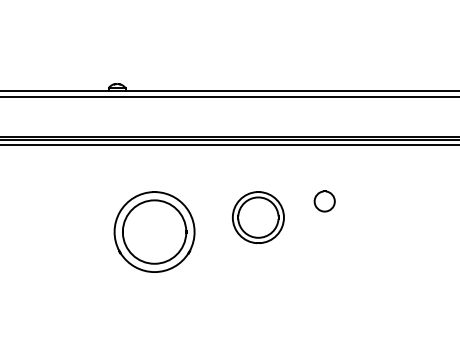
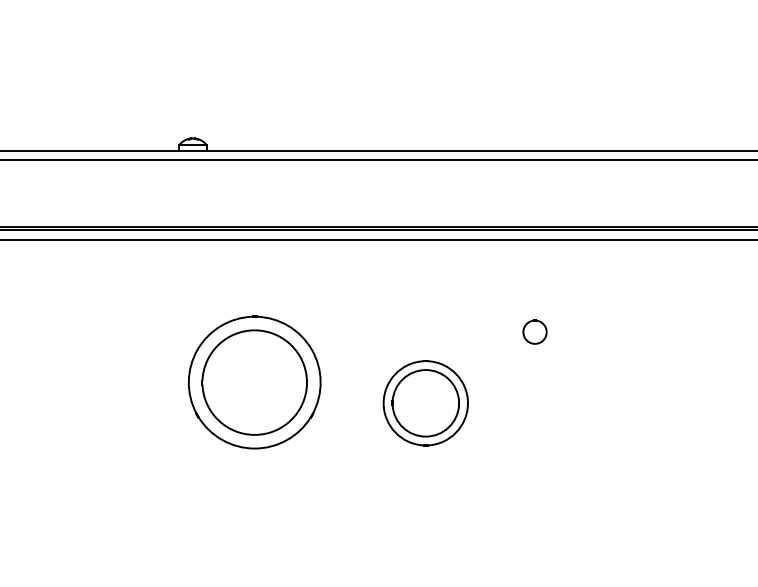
part: (324, 201) -> (534, 332), size x0.7
part: (257, 217) -> (424, 403), moved

